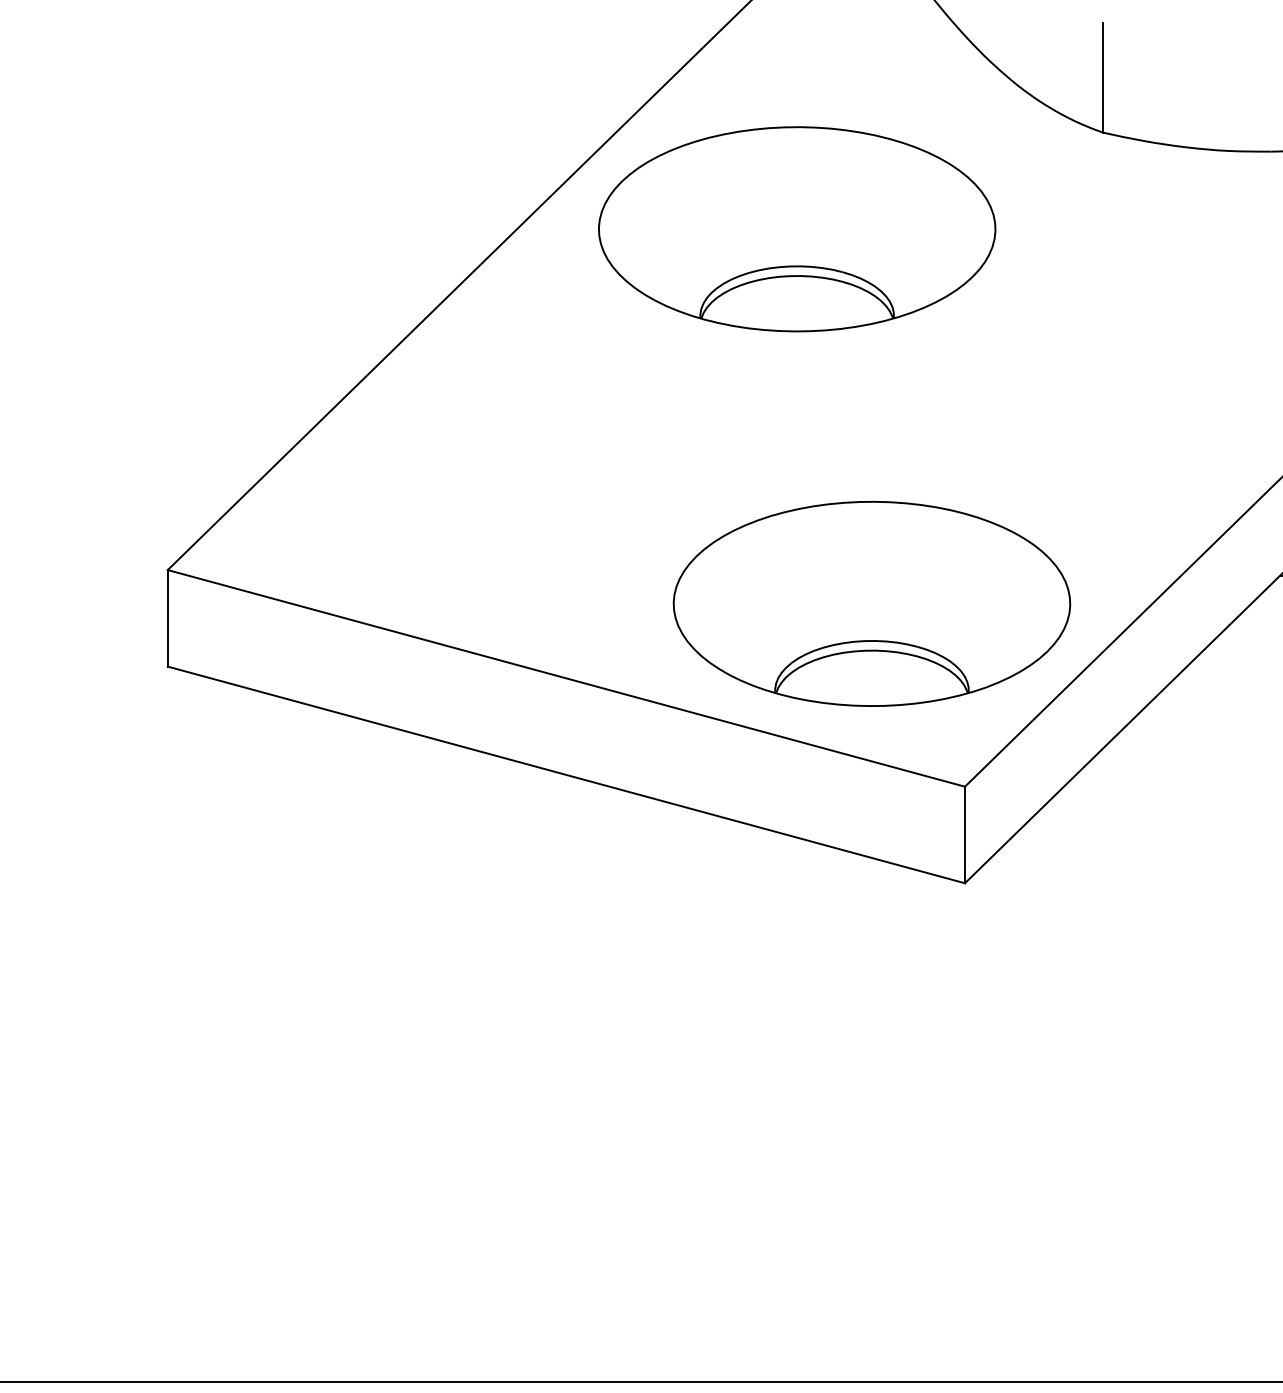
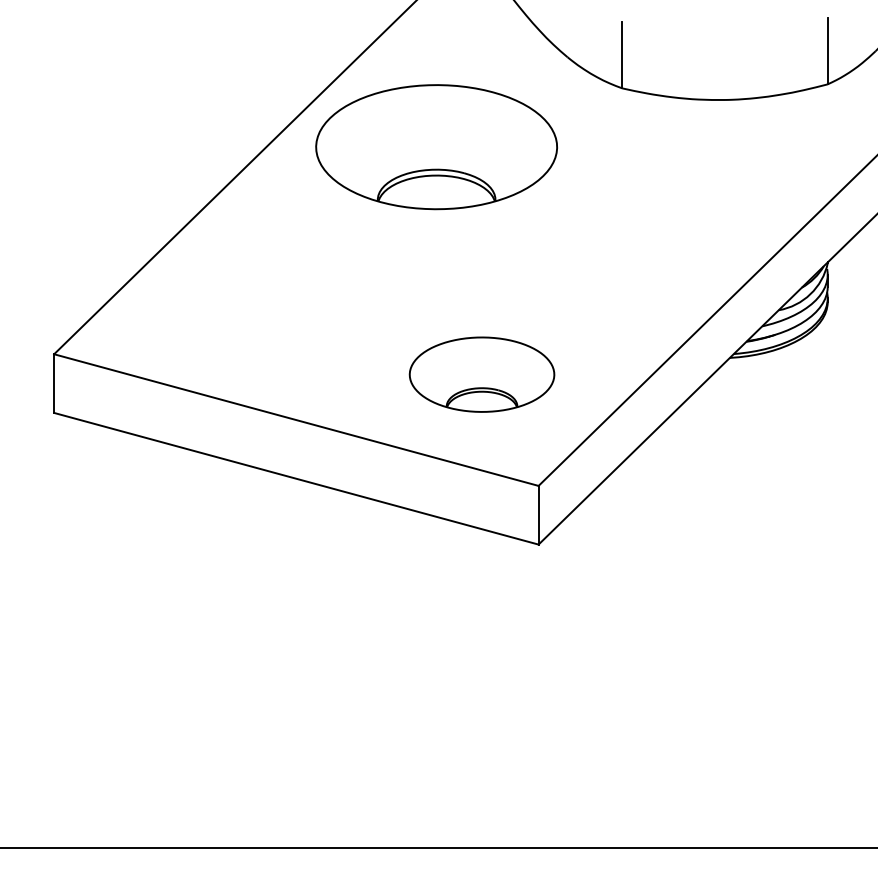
part: (870, 603) -> (481, 374), size x0.6

